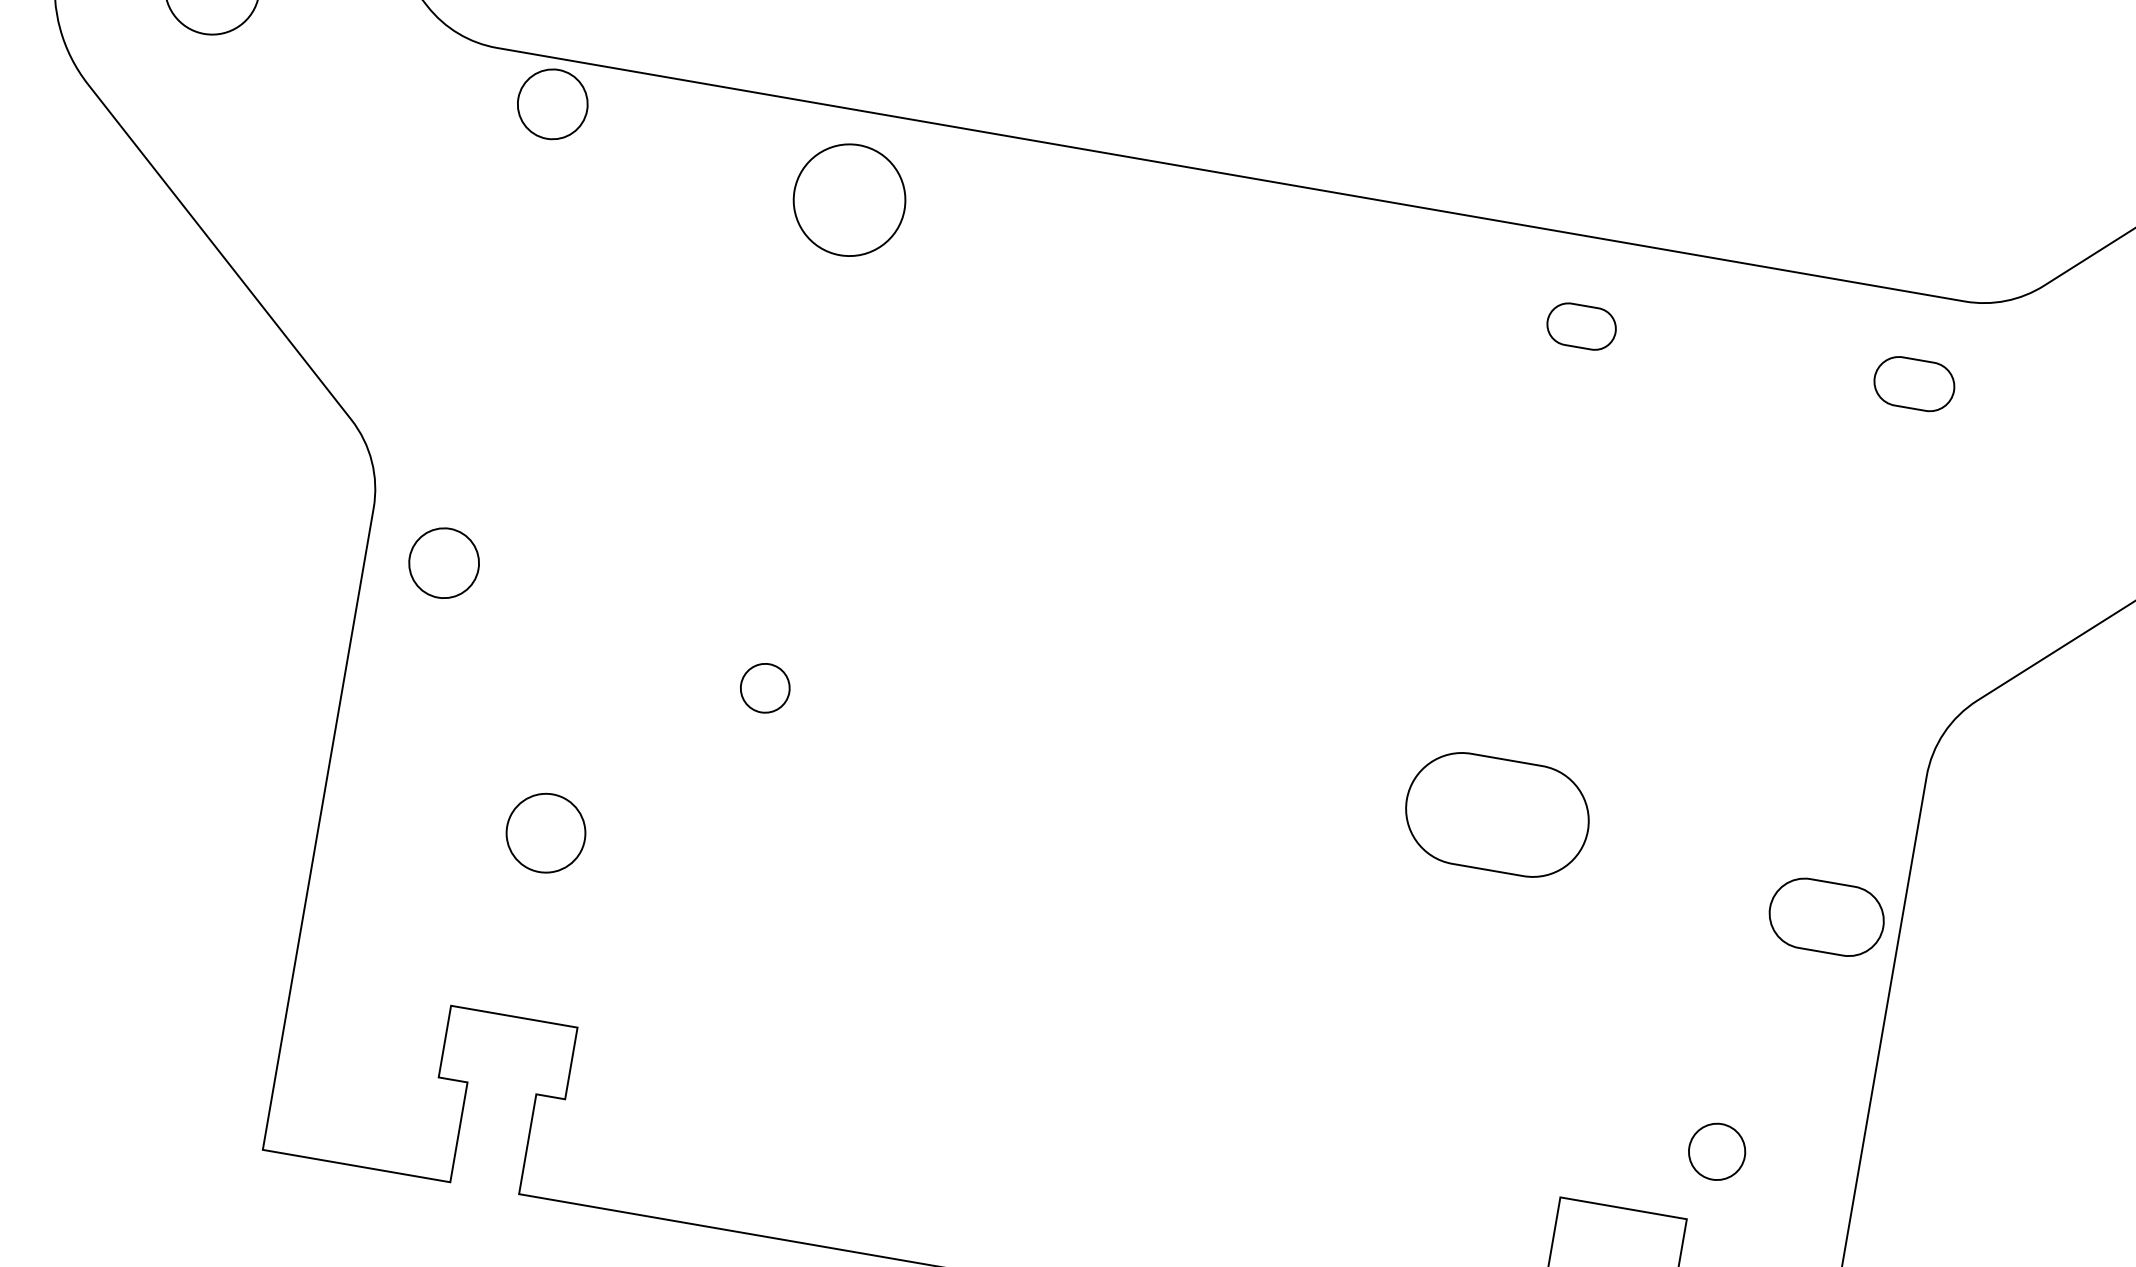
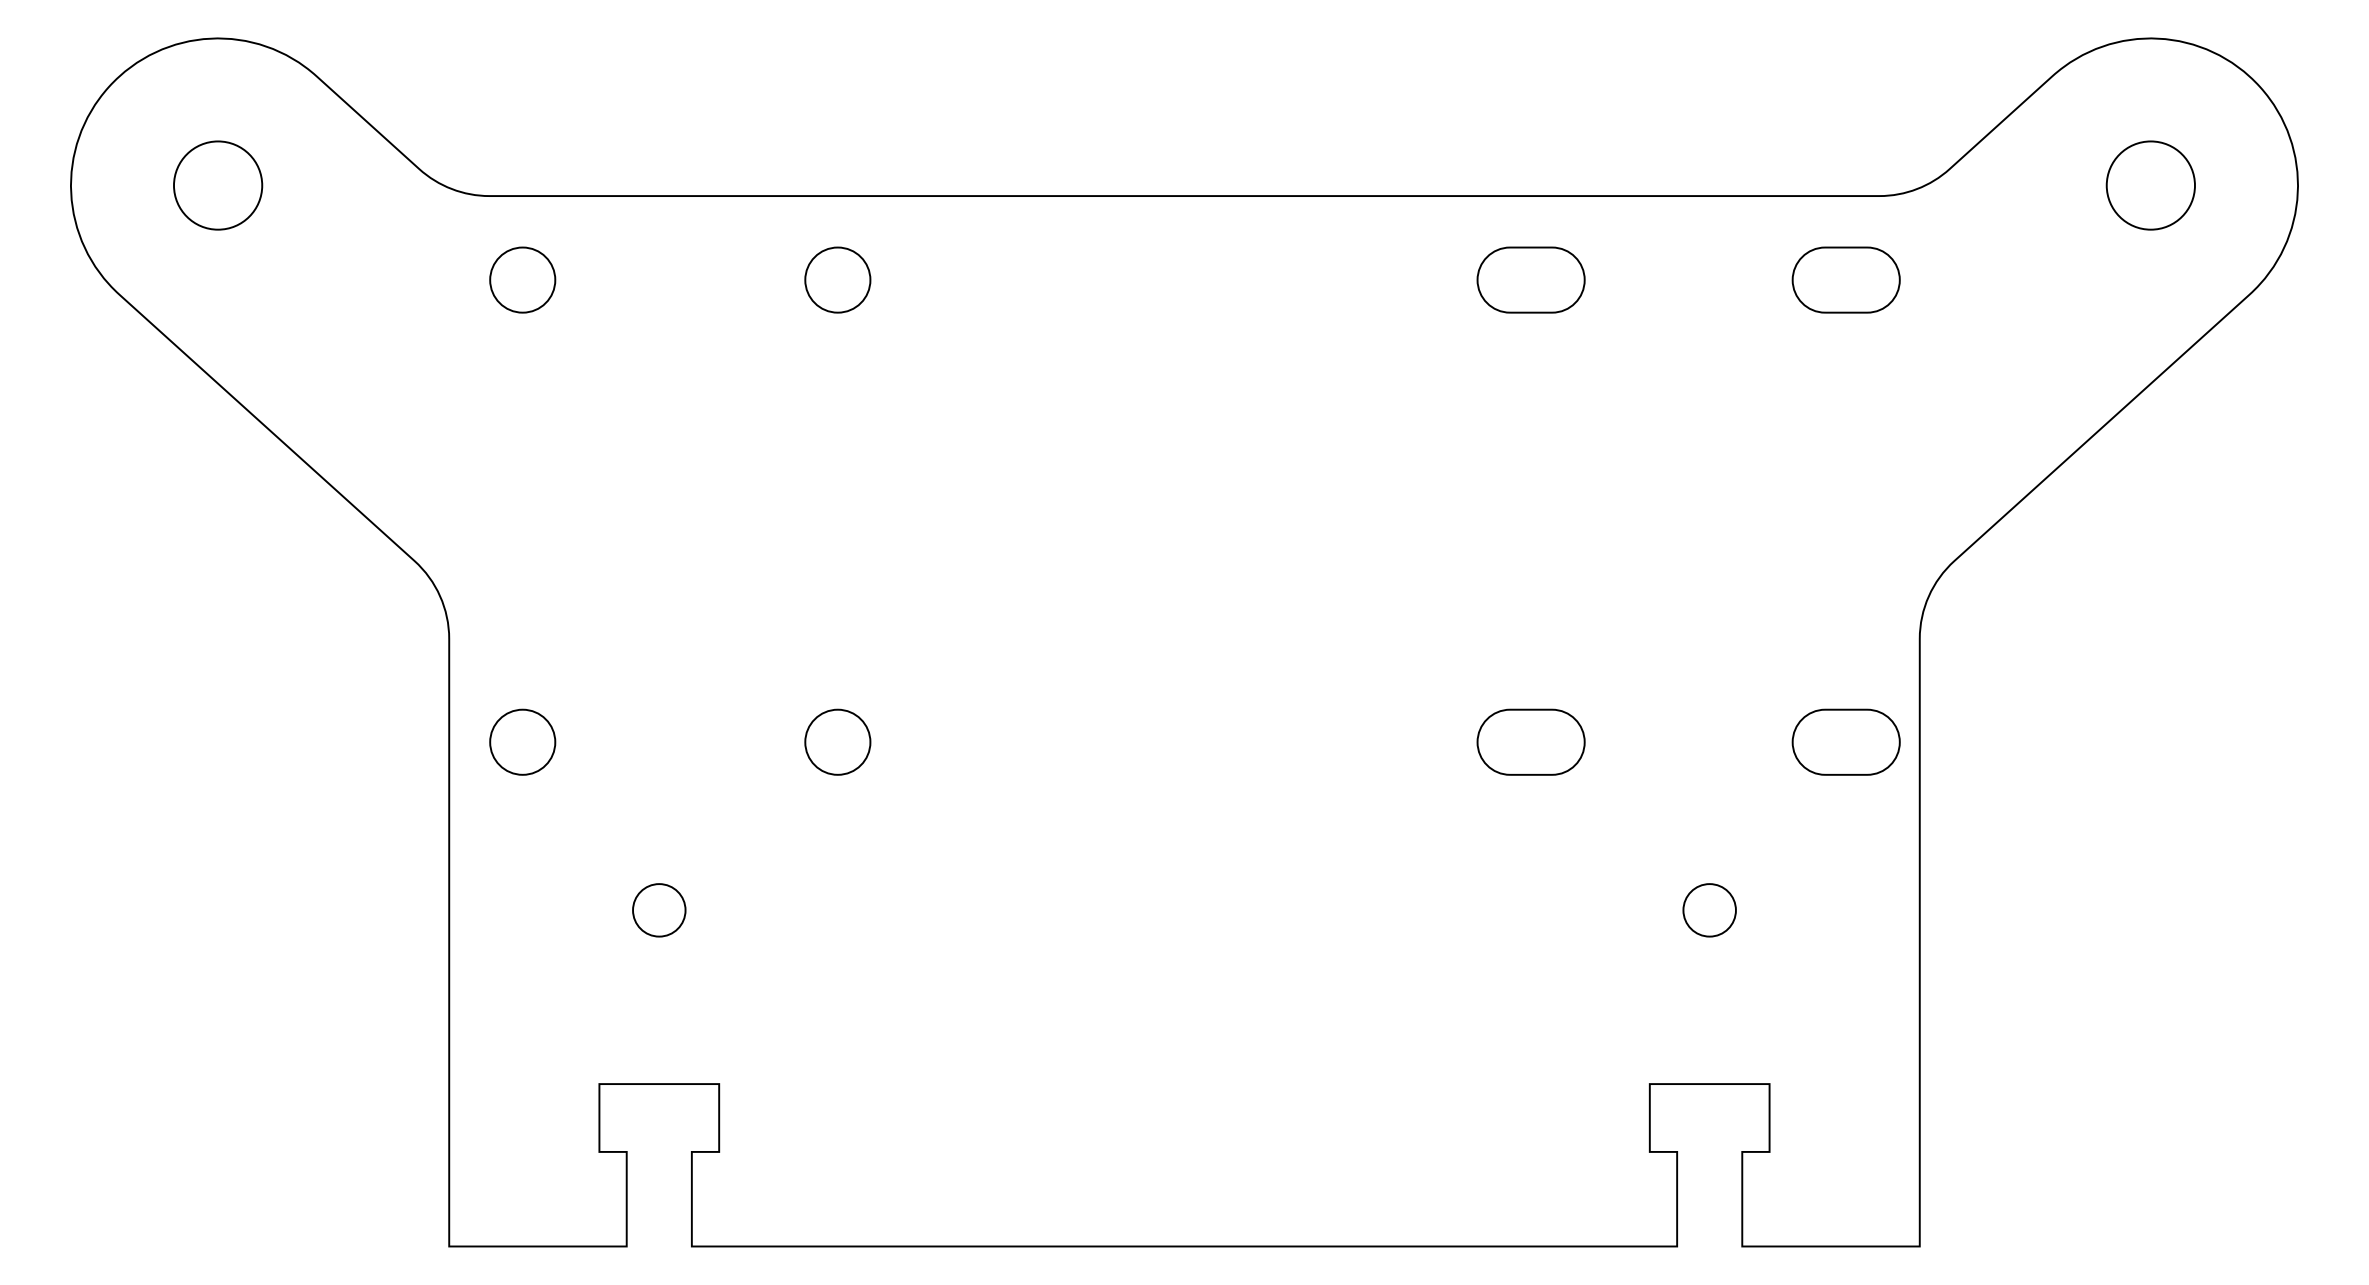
circle: (552, 103) -> (522, 279), moved
circle: (849, 199) -> (837, 279), size x0.62
part: (1581, 325) -> (1530, 279), size x1.67
part: (1913, 383) -> (1845, 279), size x1.43
circle: (444, 562) -> (522, 741), moved
circle: (765, 687) -> (837, 741), size x1.43
part: (1496, 813) -> (1530, 741), size x0.62
circle: (546, 833) -> (659, 910), size x0.71
part: (1826, 916) -> (1845, 741), moved
circle: (1716, 1152) -> (1709, 910), moved

